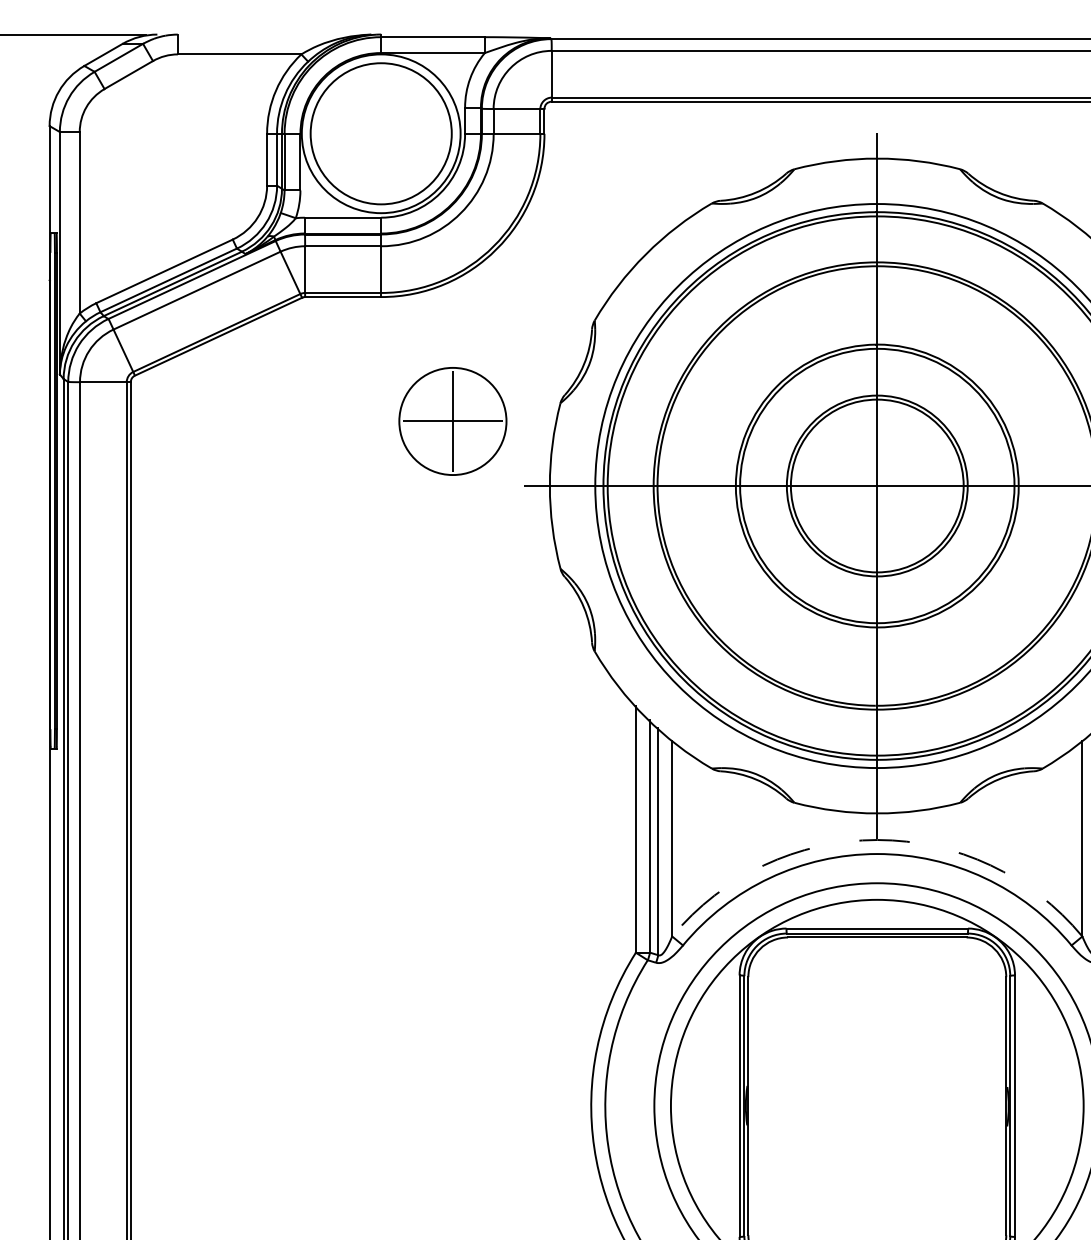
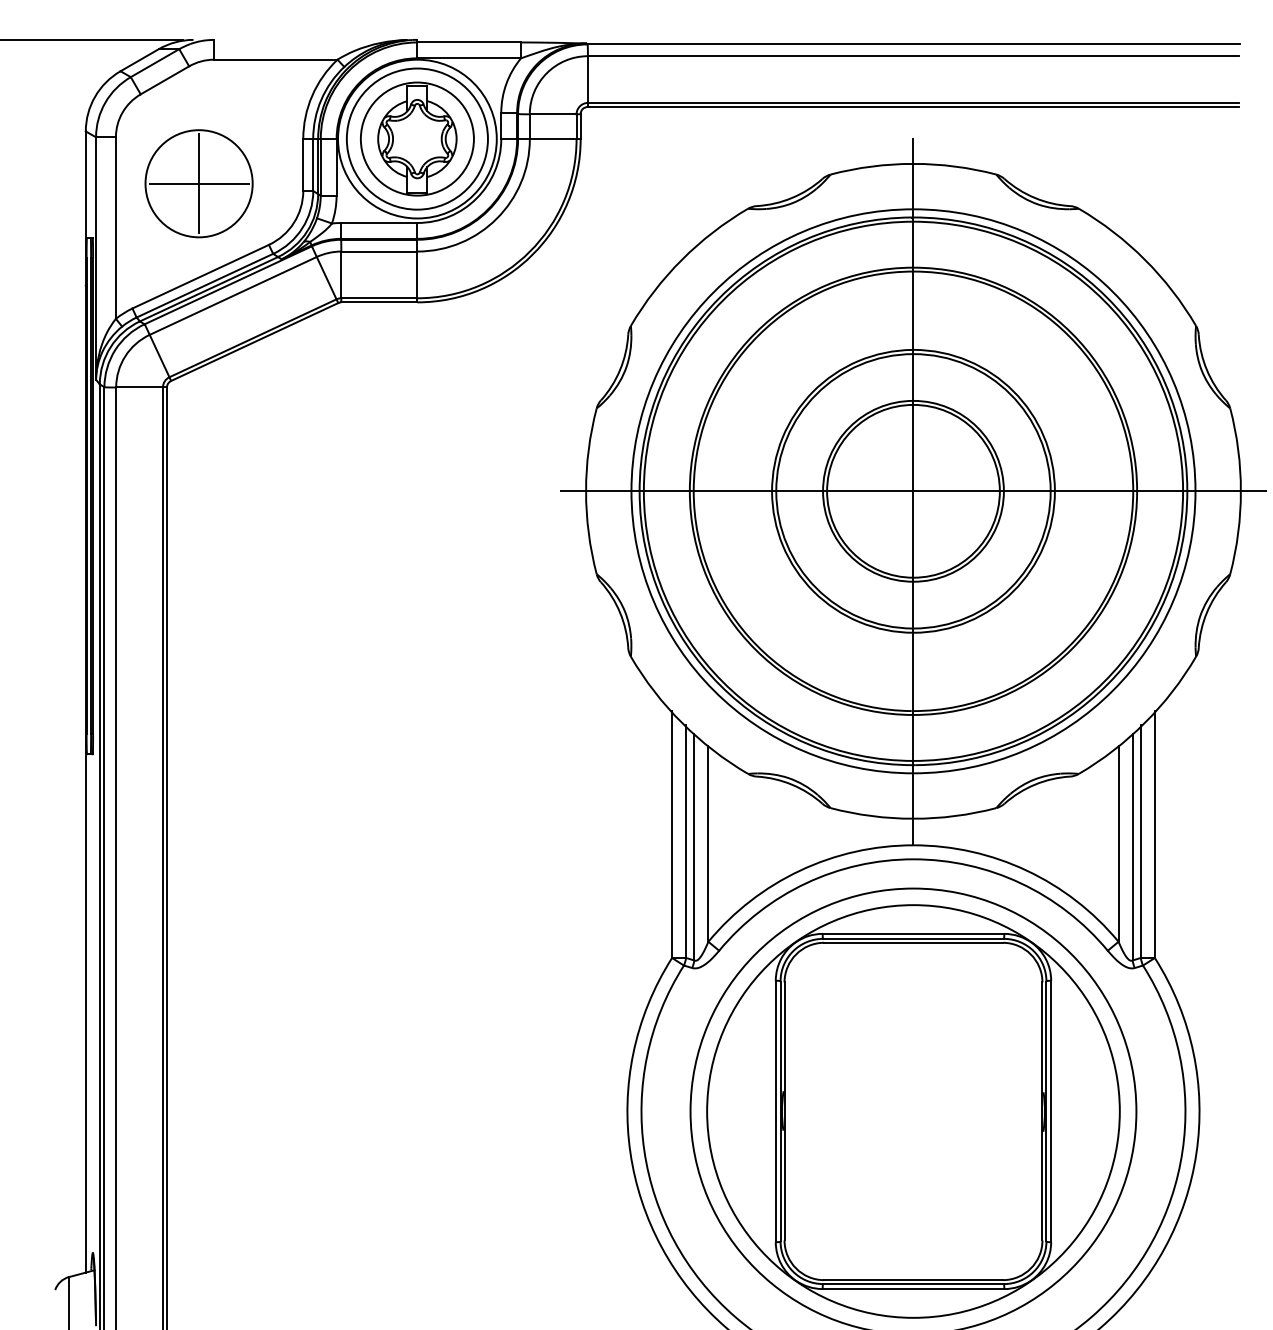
part: (381, 133) -> (417, 138), added
part: (452, 421) -> (198, 183), moved
arc: (877, 840) -> (913, 845), dashed -> solid

